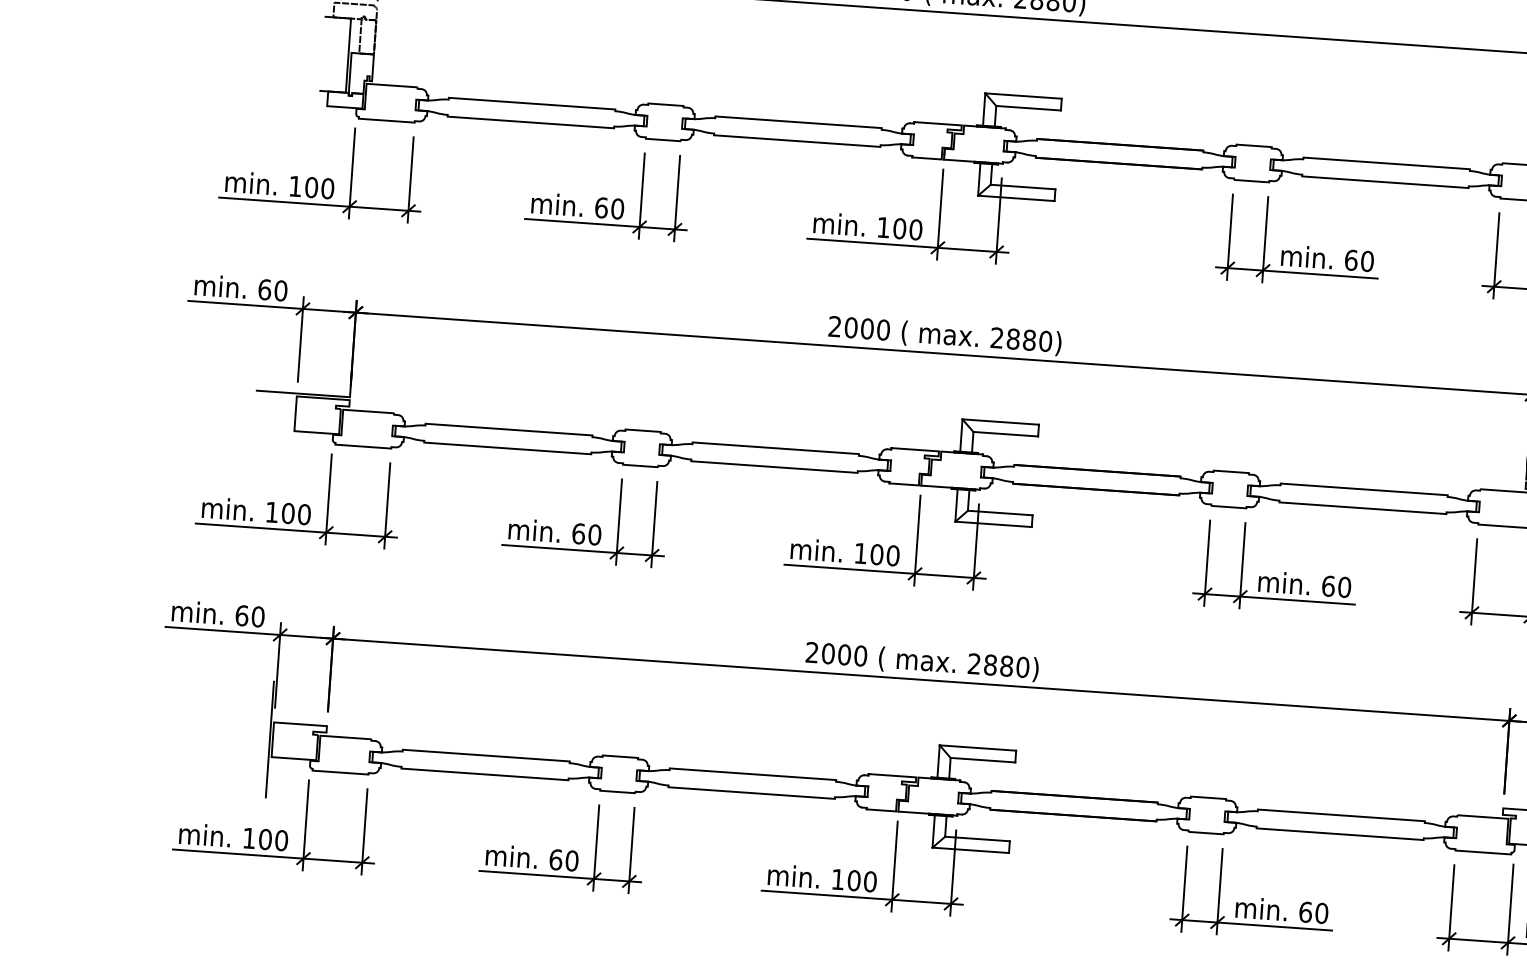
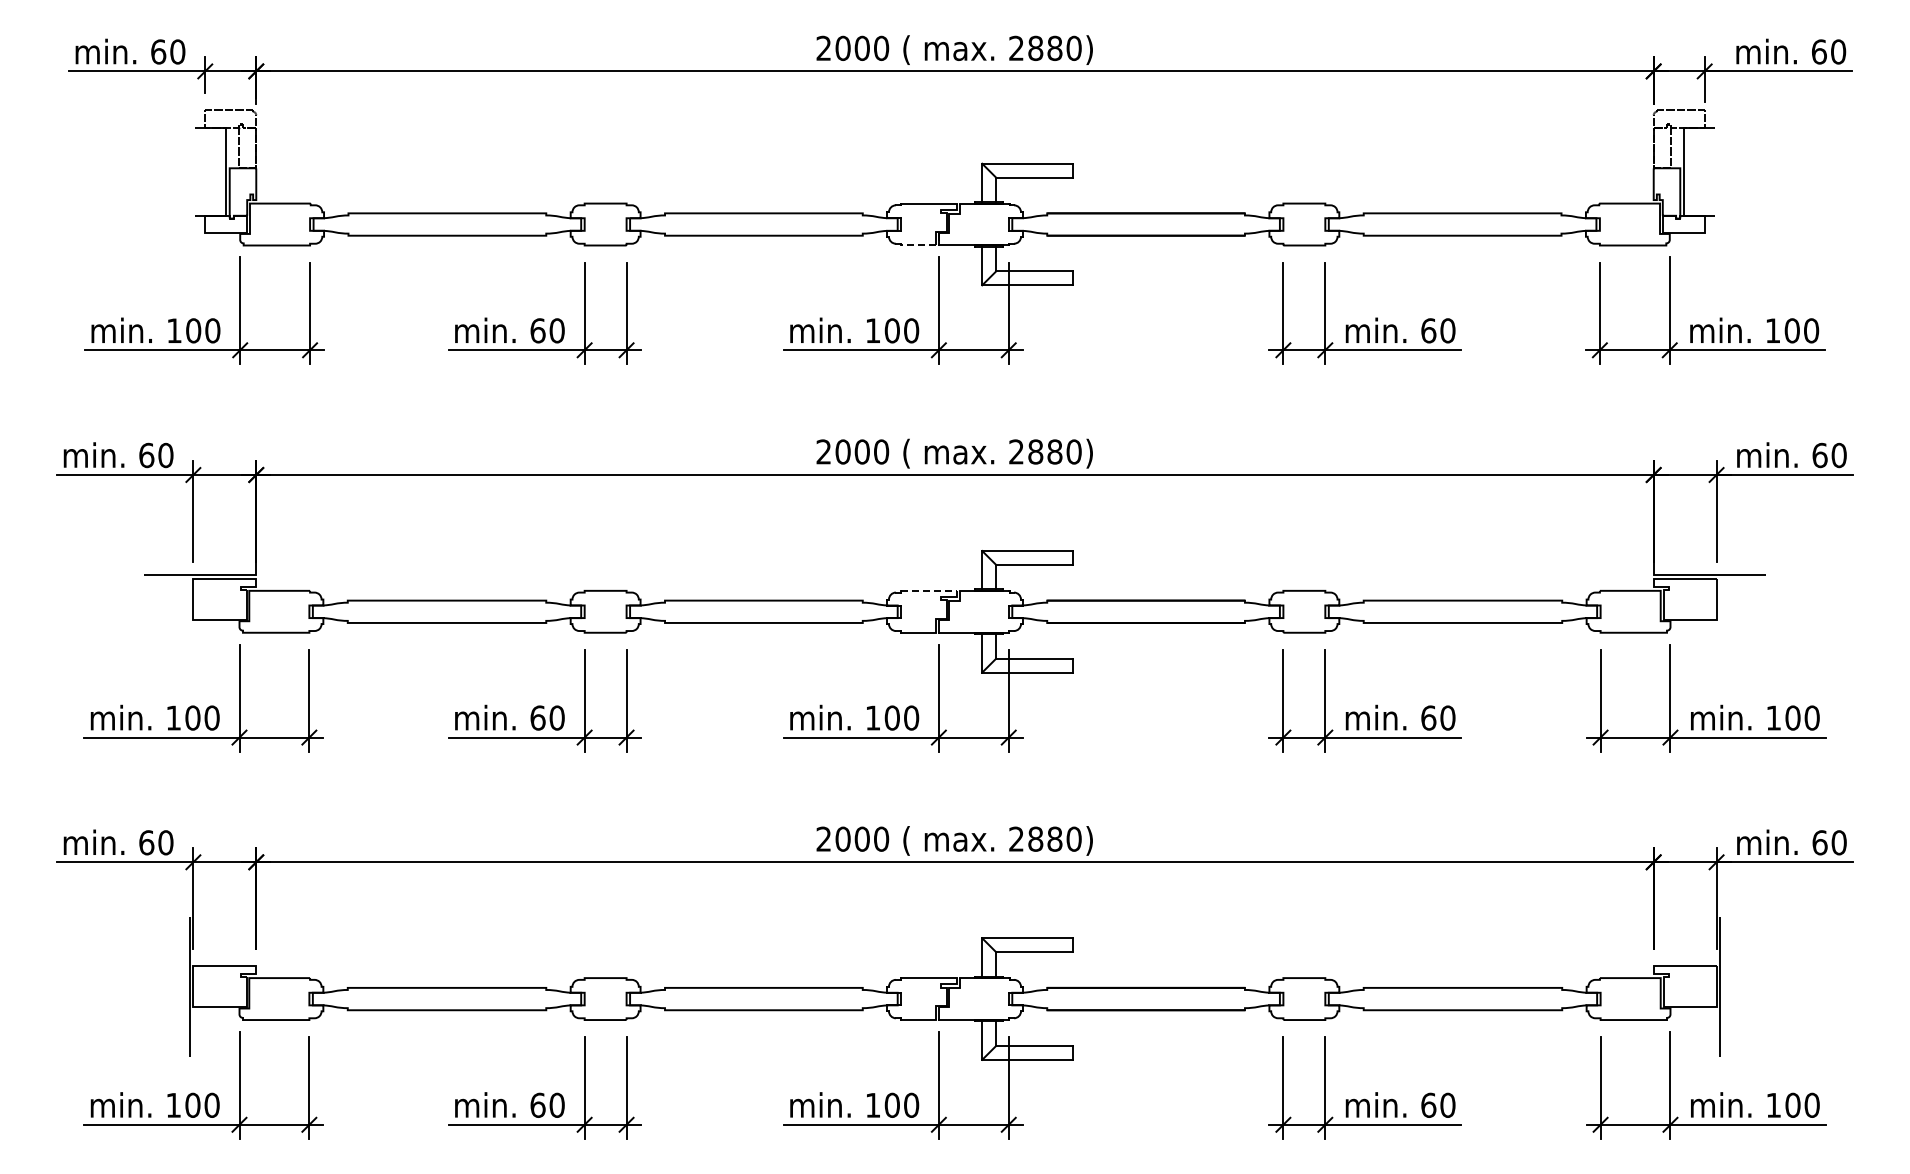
line: (926, 158) -> (918, 245), solid -> dashed
line: (915, 449) -> (929, 590), solid -> dashed

